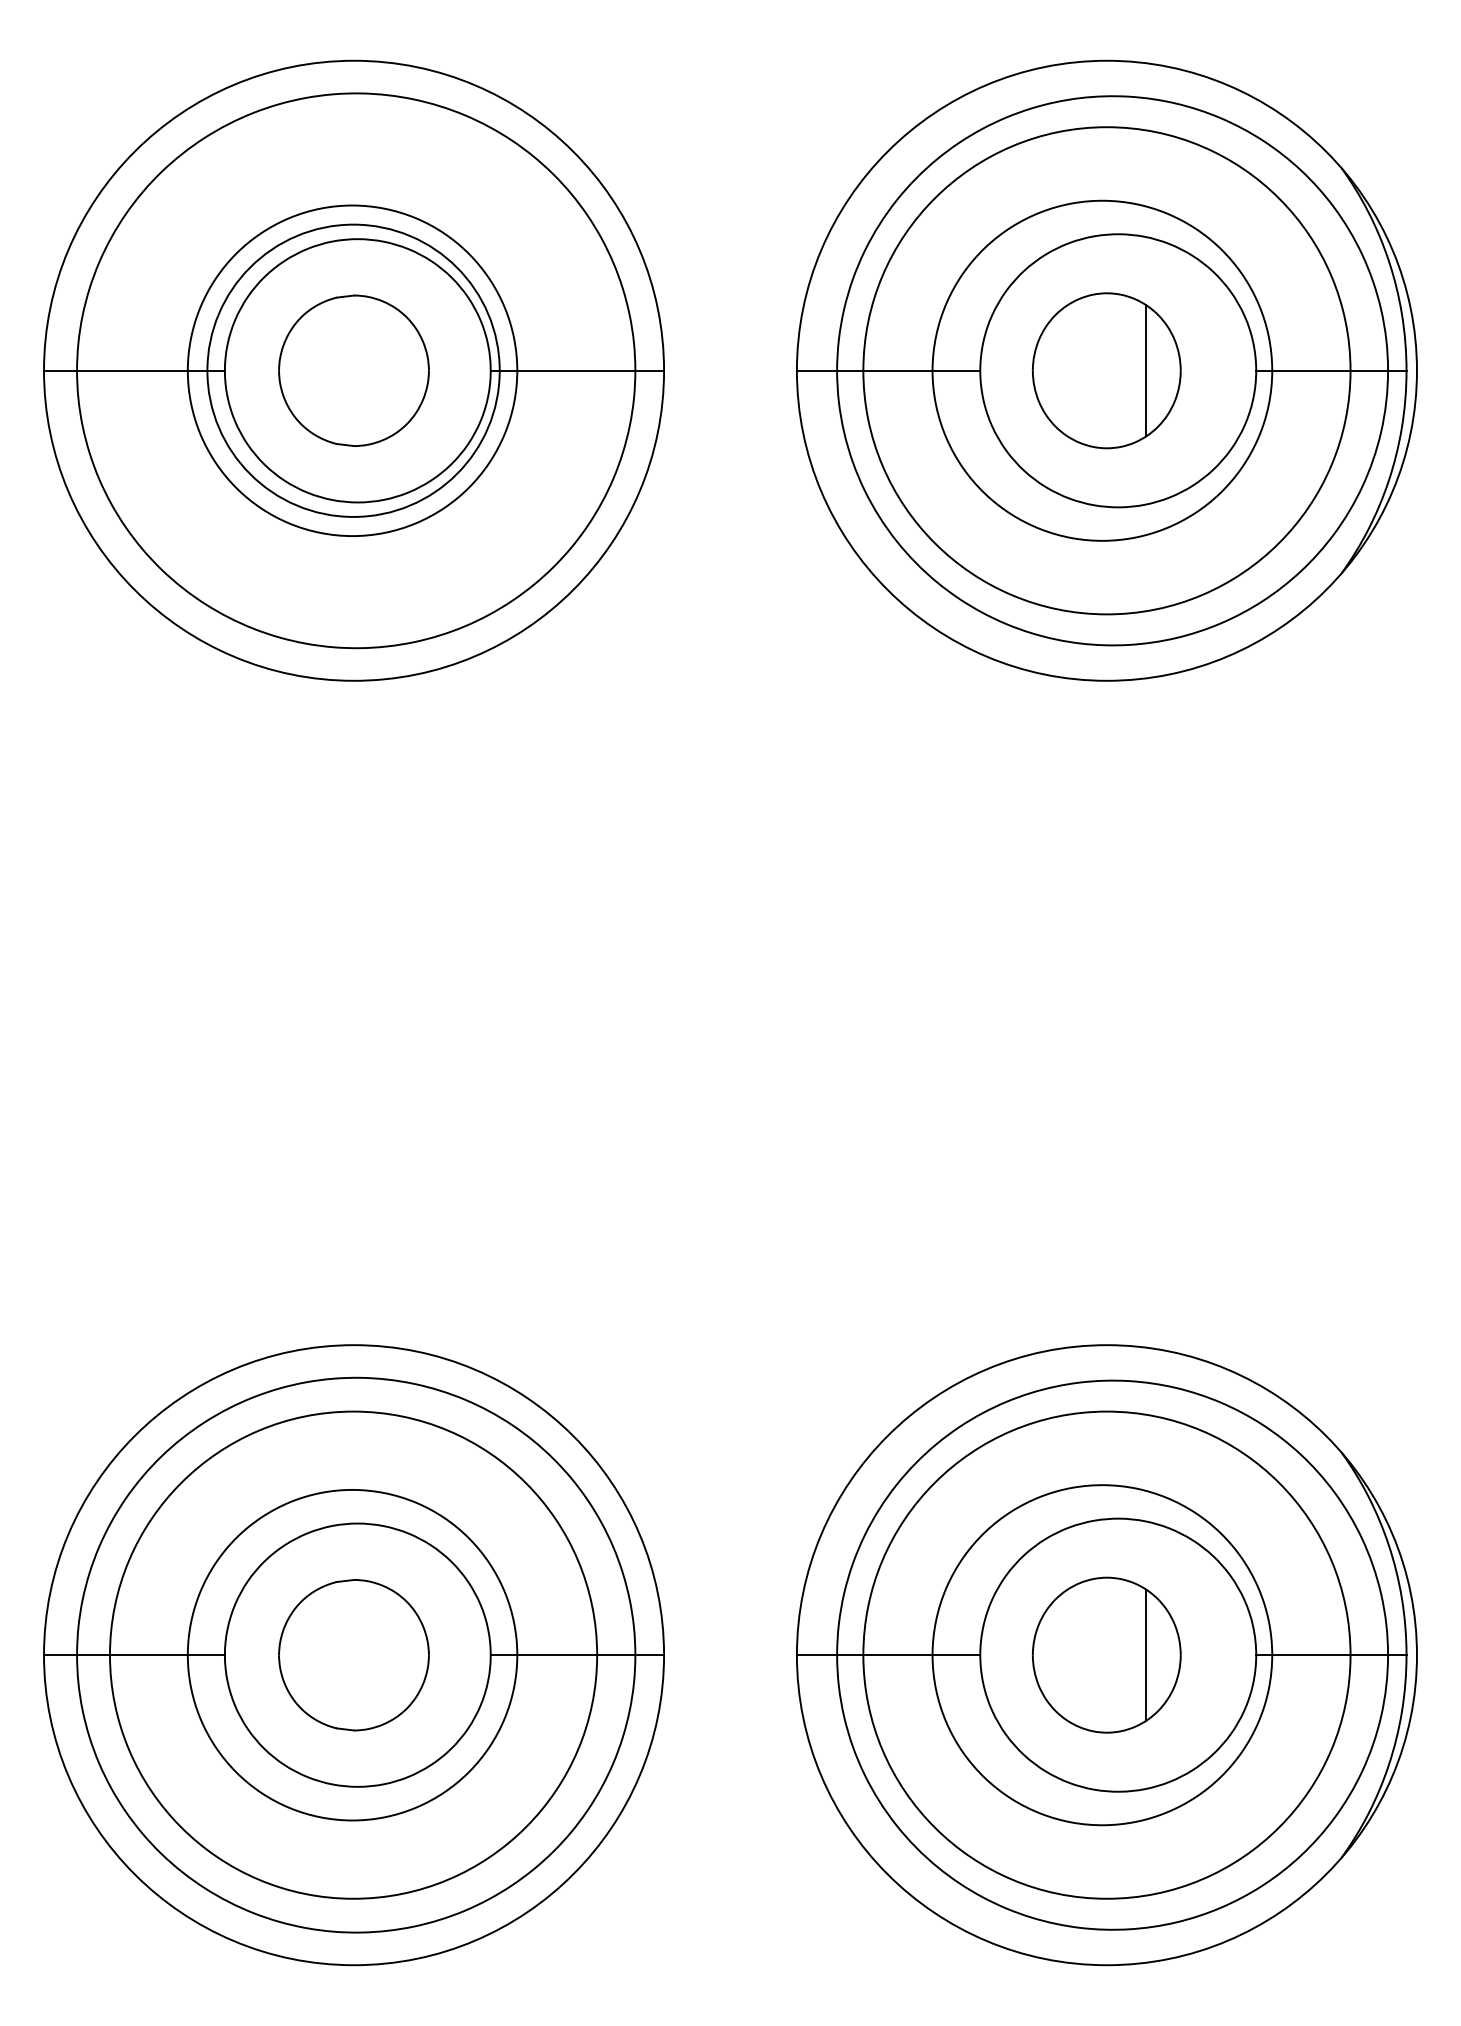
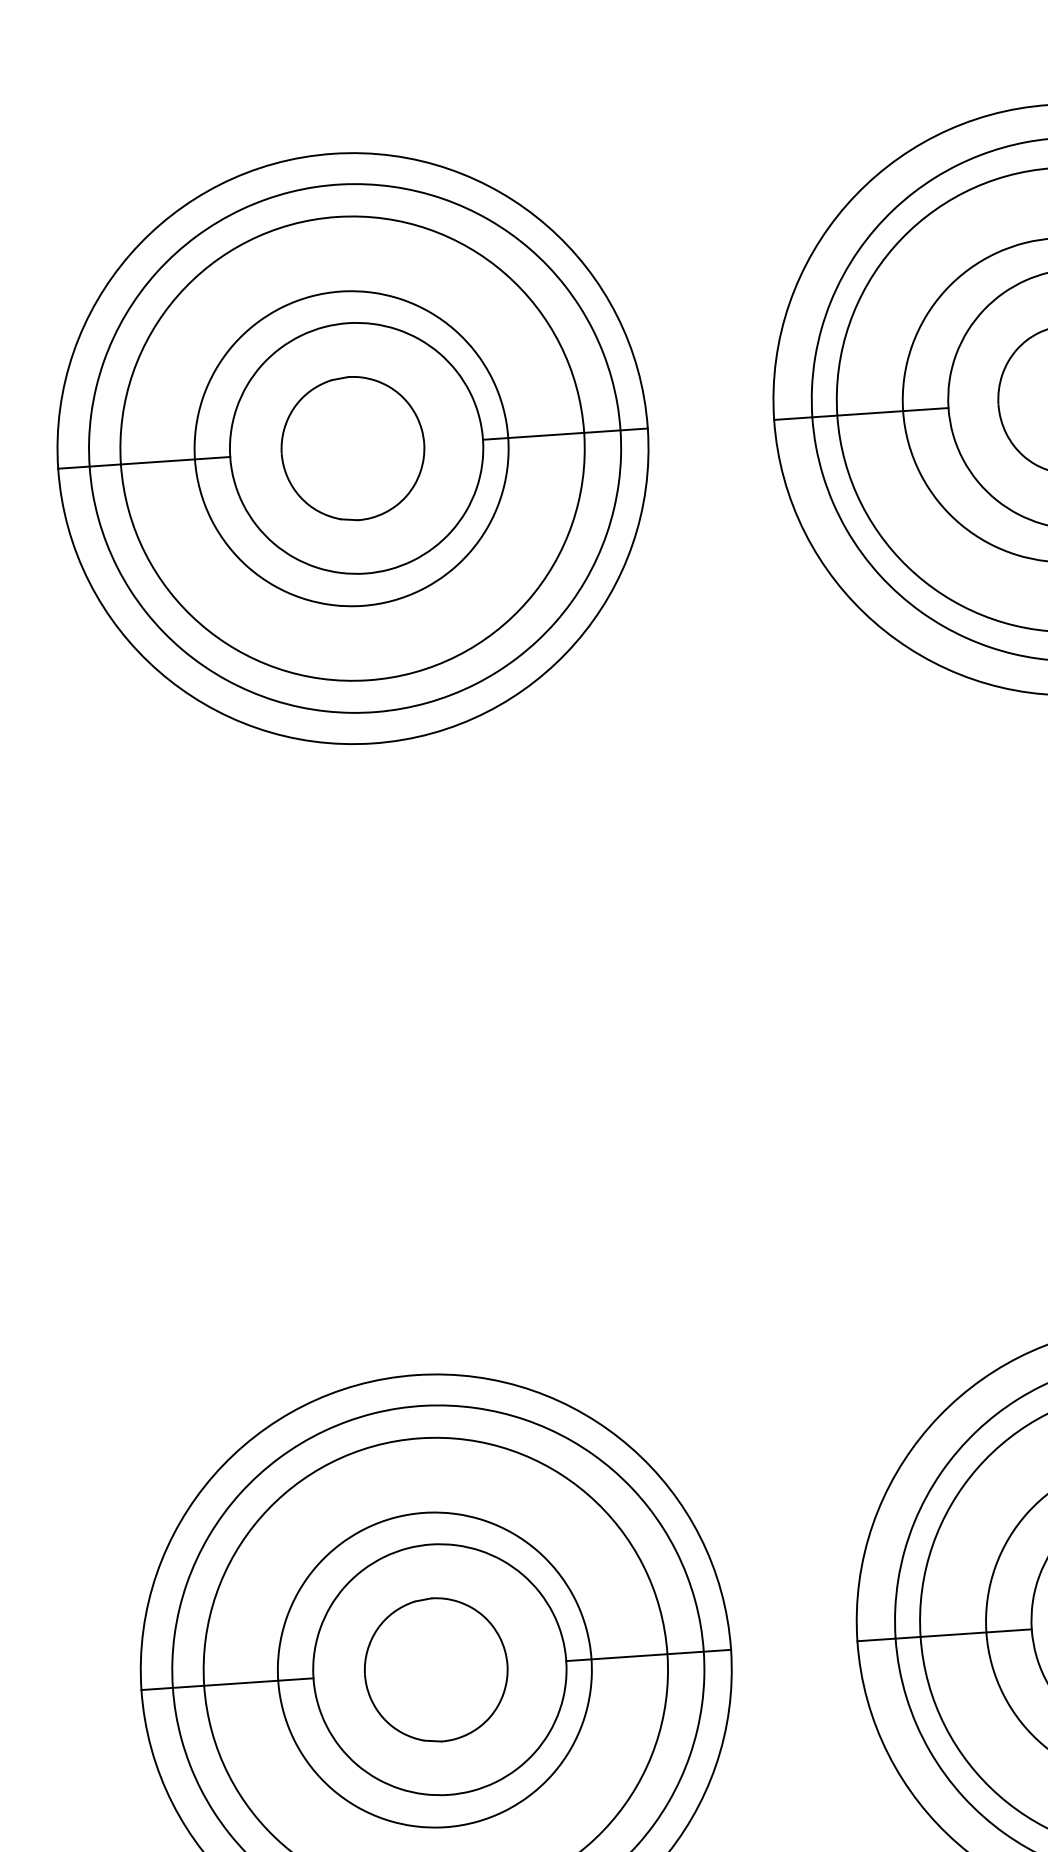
circle: (353, 370) -> (352, 448), size x1.67

